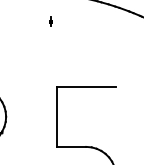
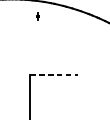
part: (50, 21) -> (37, 16), moved
line: (86, 87) -> (54, 75), solid -> dashed

